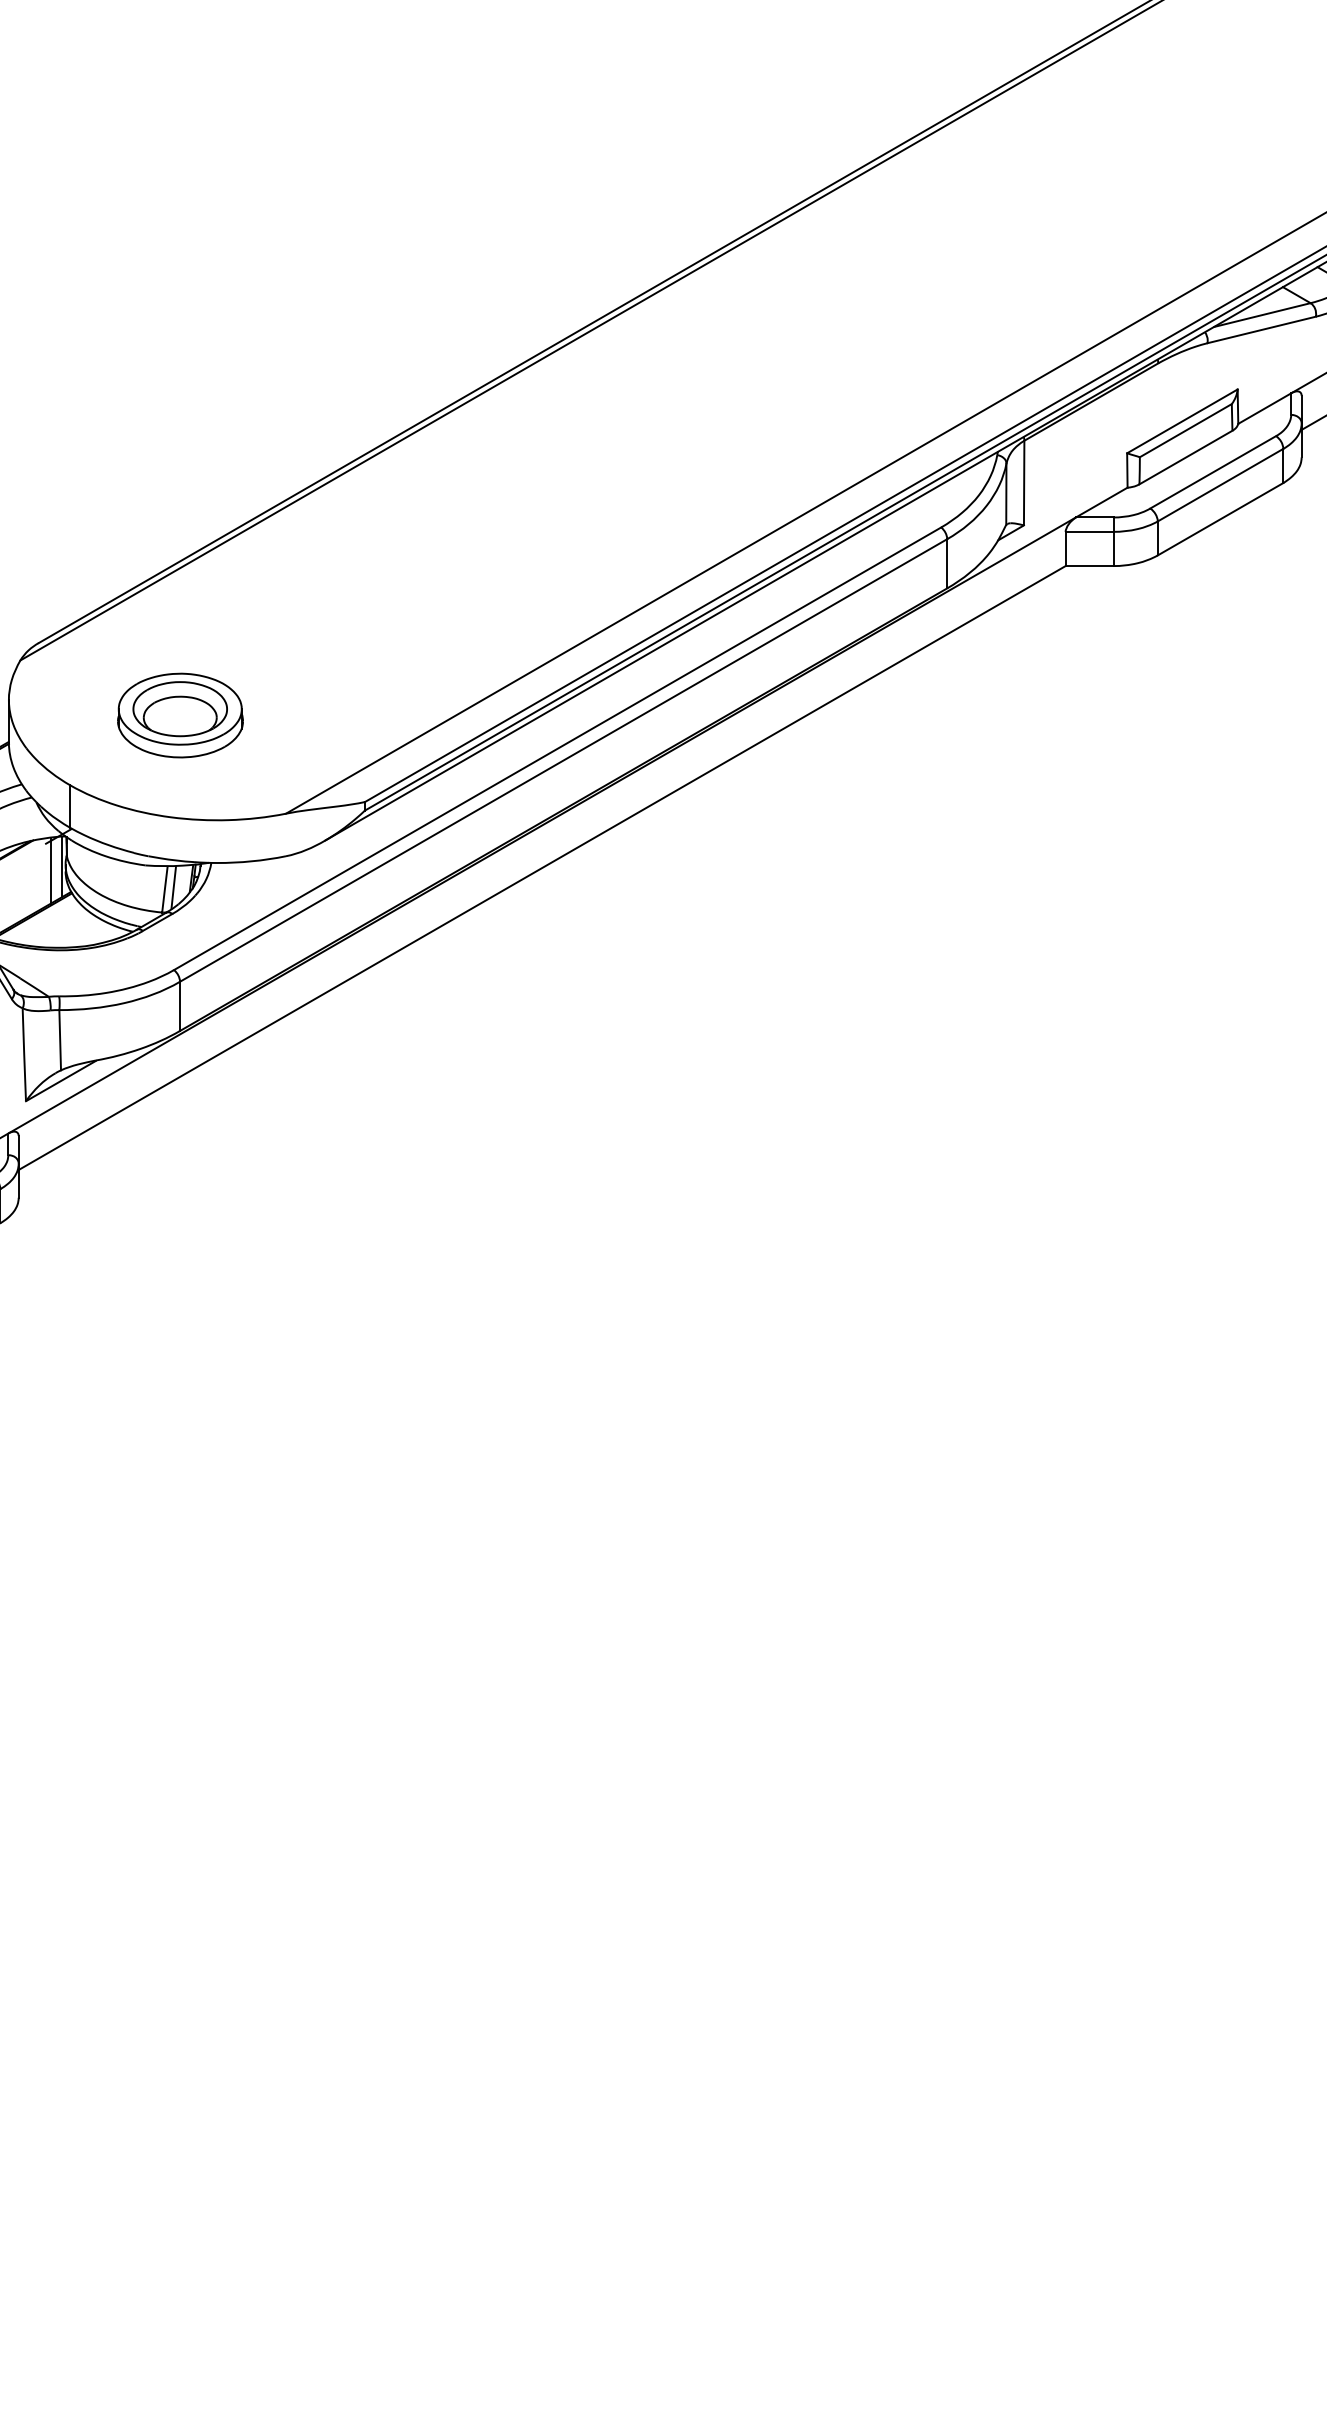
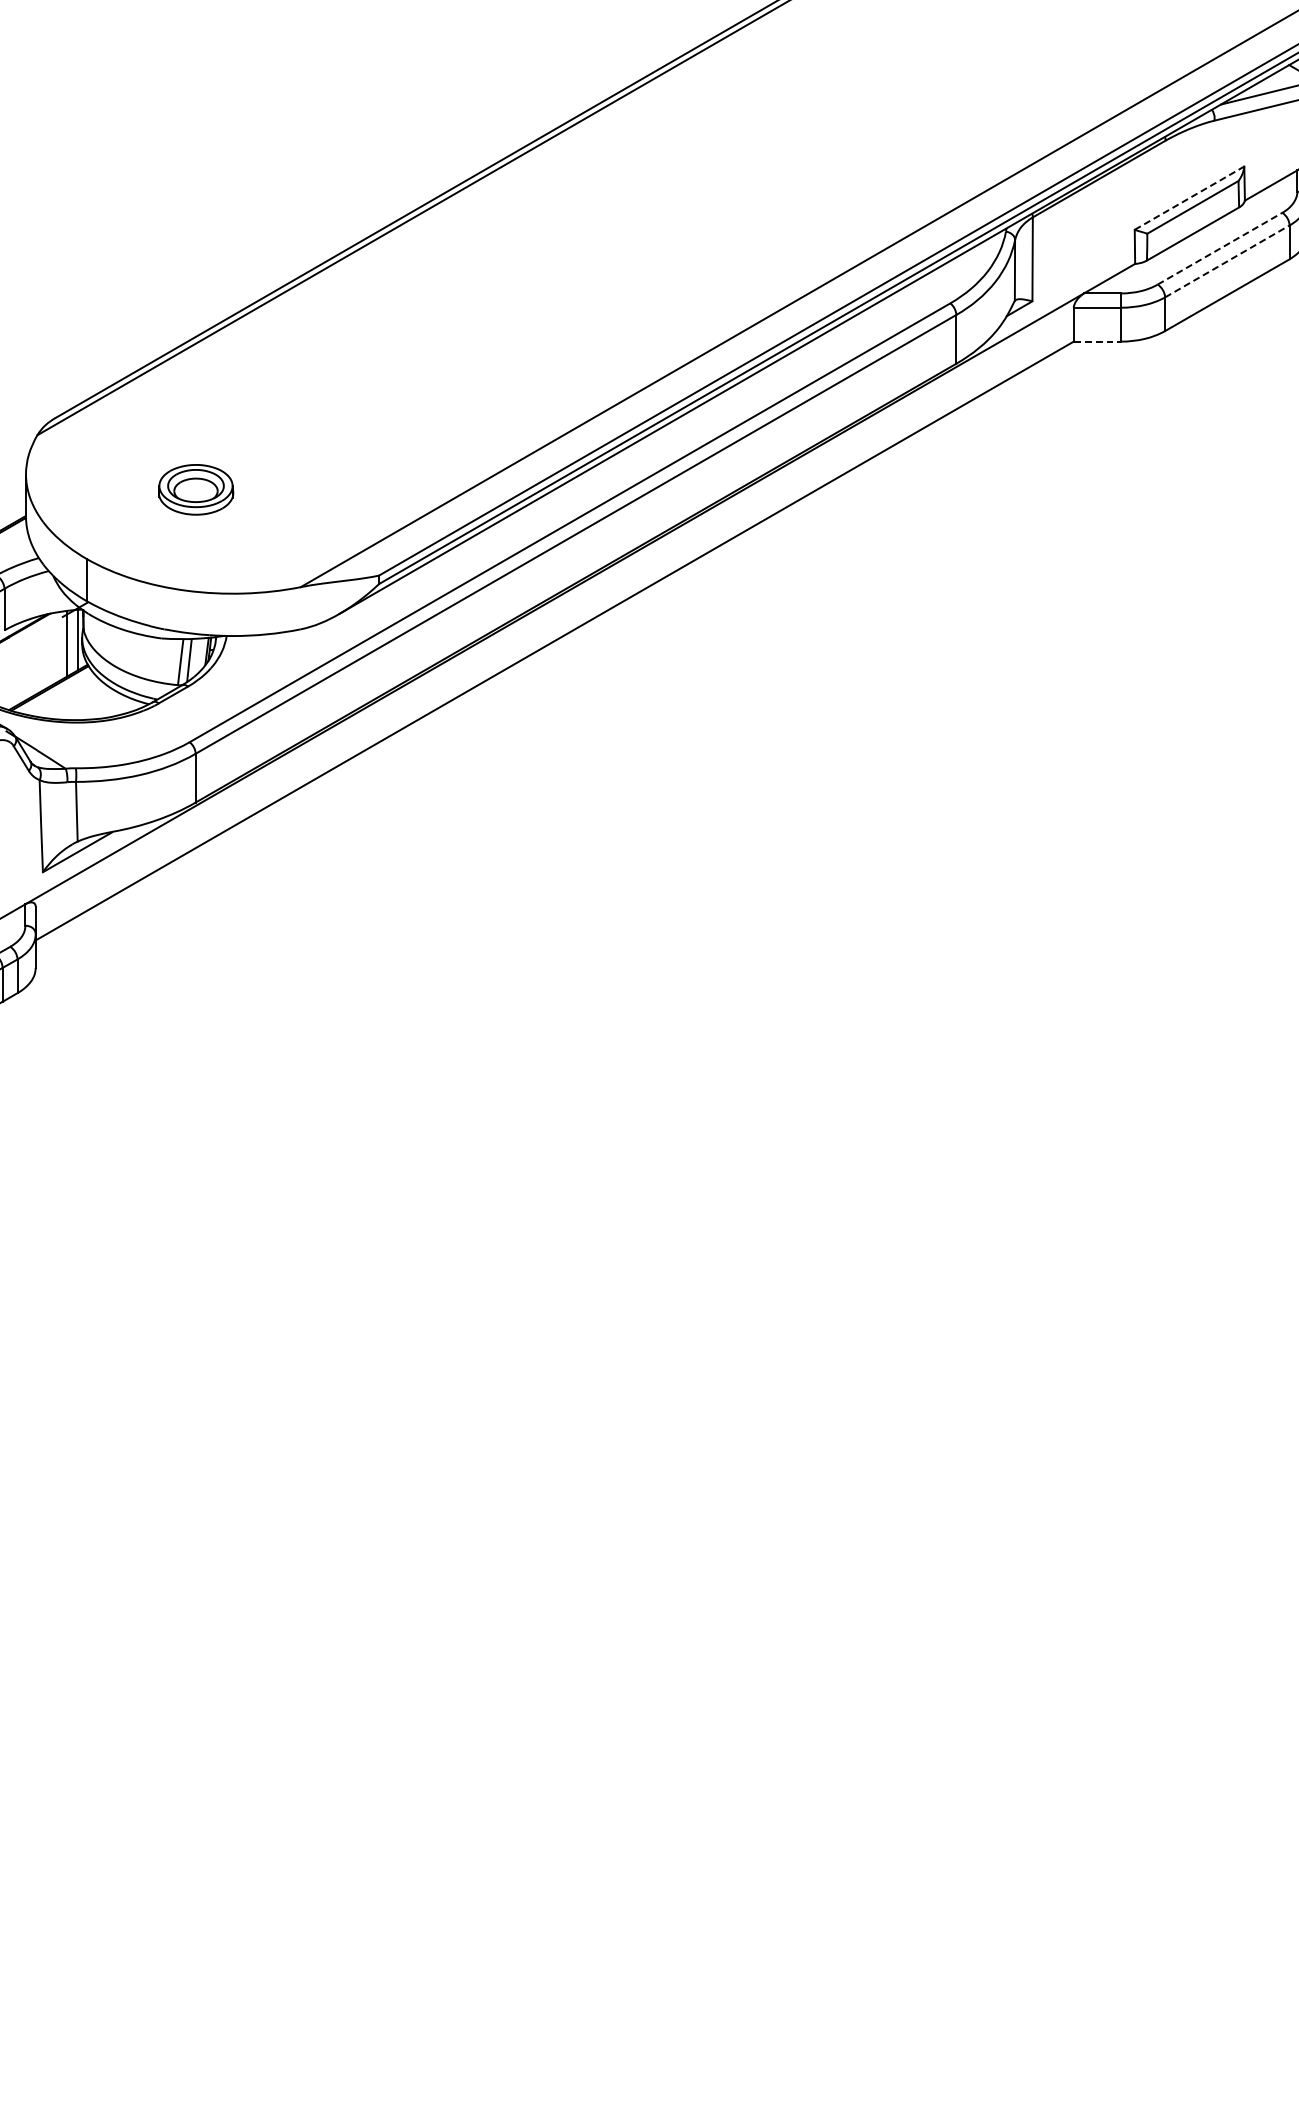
line: (1182, 421) -> (1189, 198), solid -> dashed
line: (1213, 472) -> (1220, 248), solid -> dashed
line: (1220, 484) -> (1227, 260), solid -> dashed
line: (1089, 566) -> (1097, 342), solid -> dashed
part: (180, 715) -> (196, 489), size x0.6

